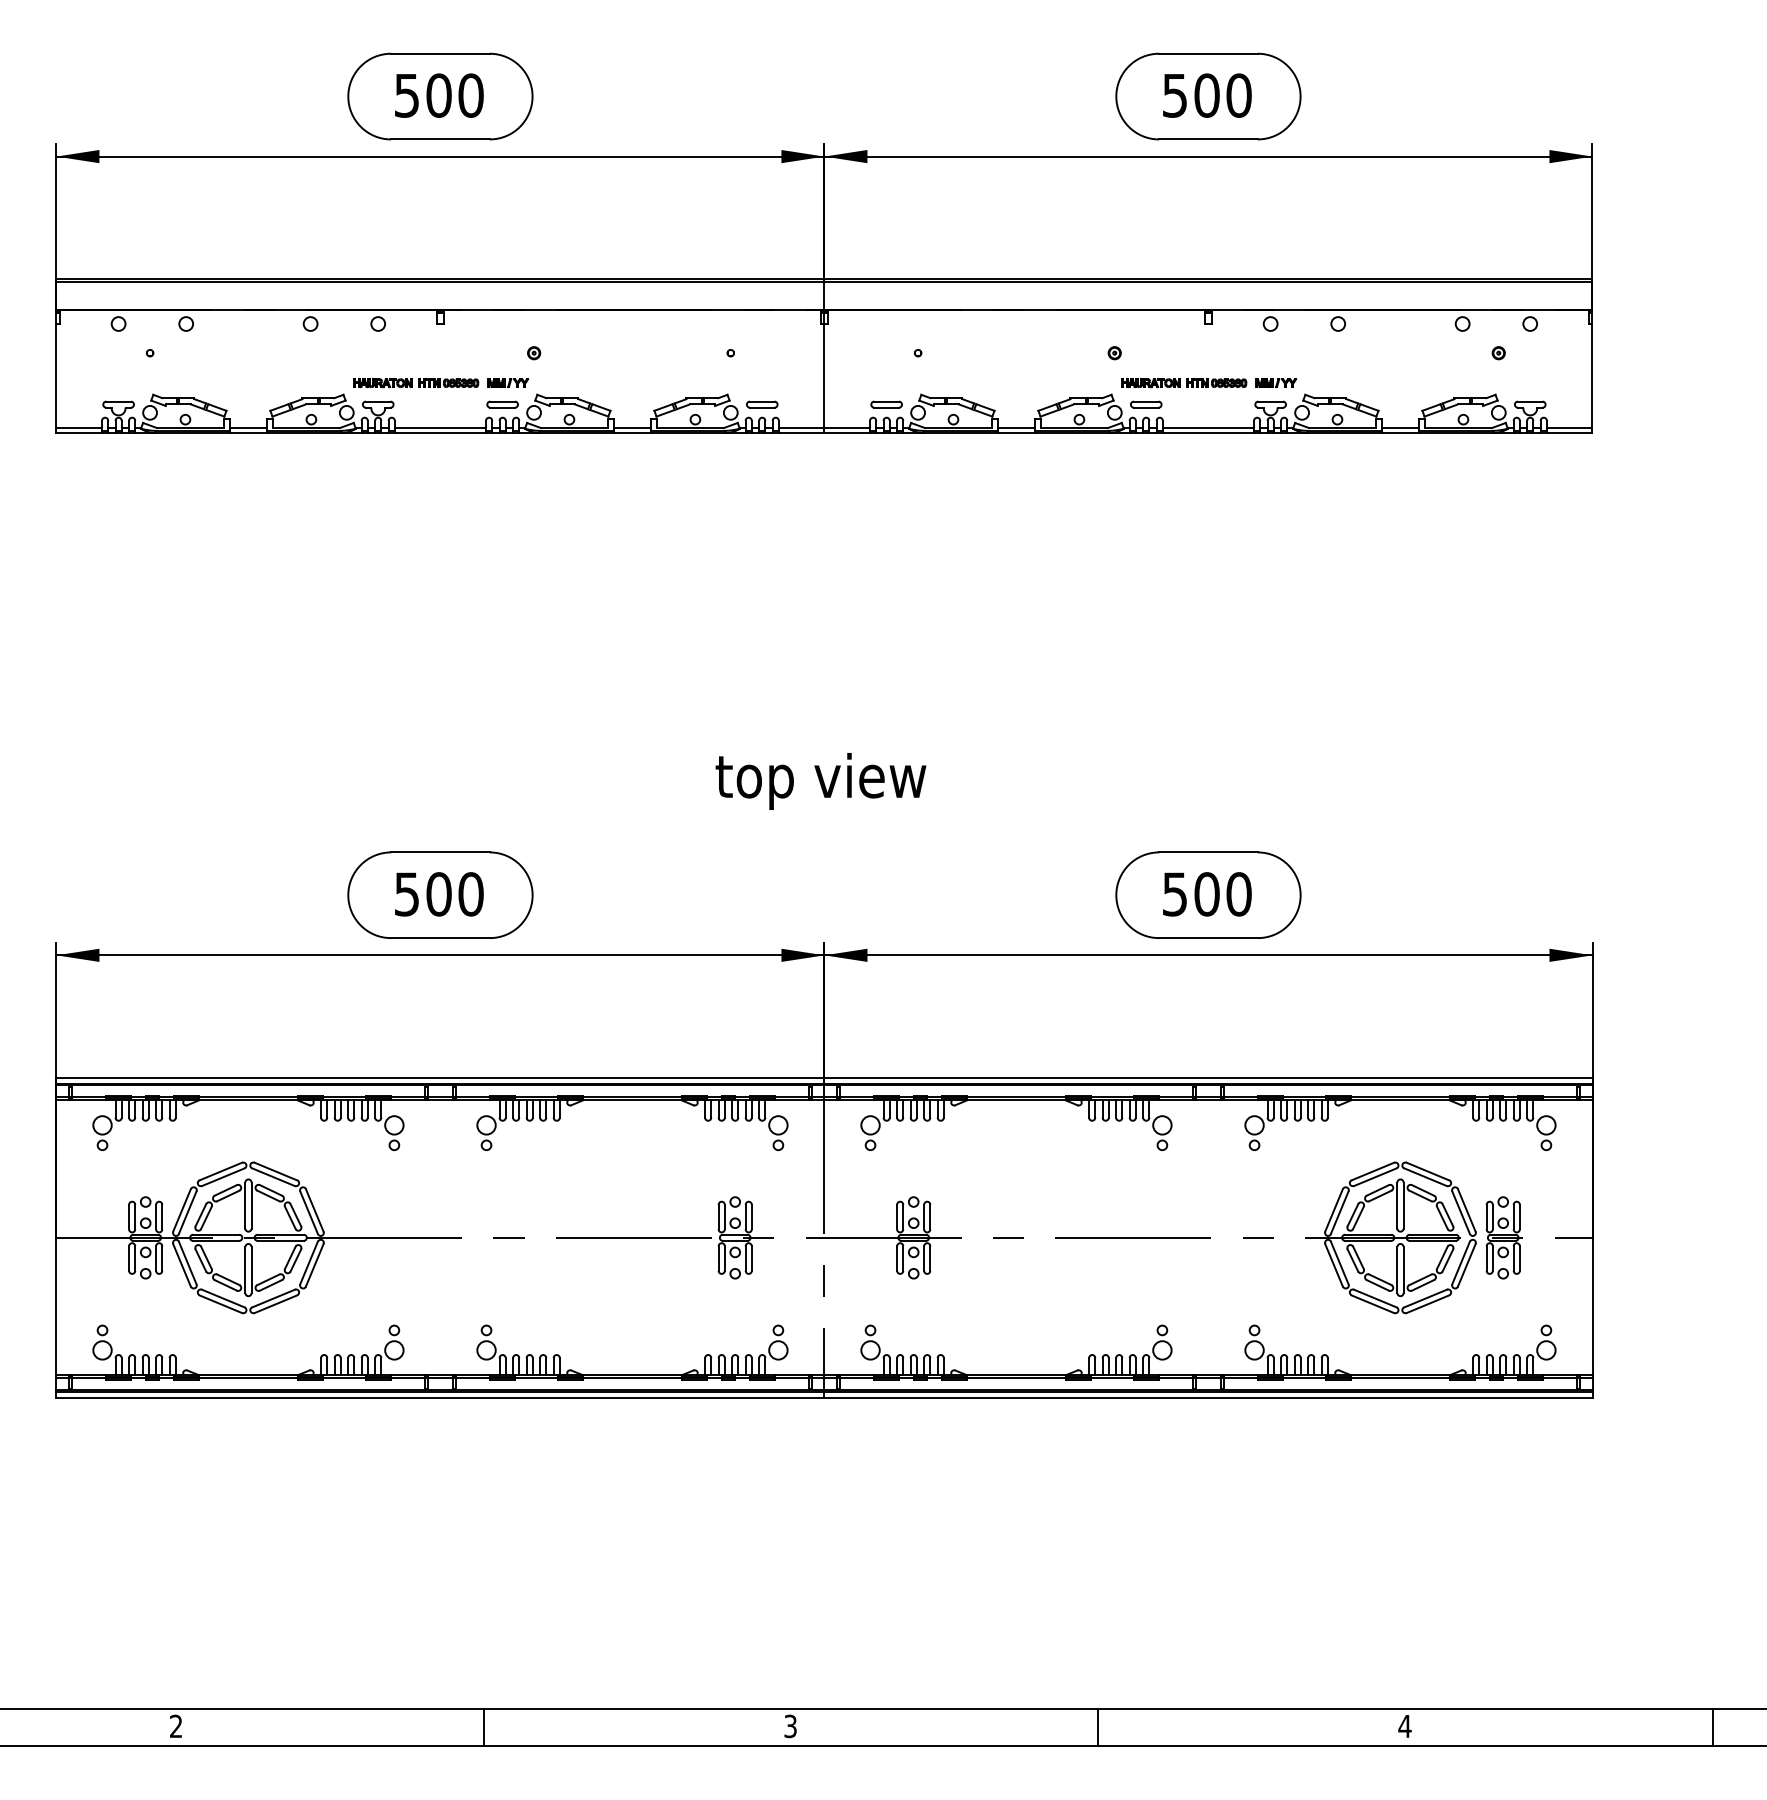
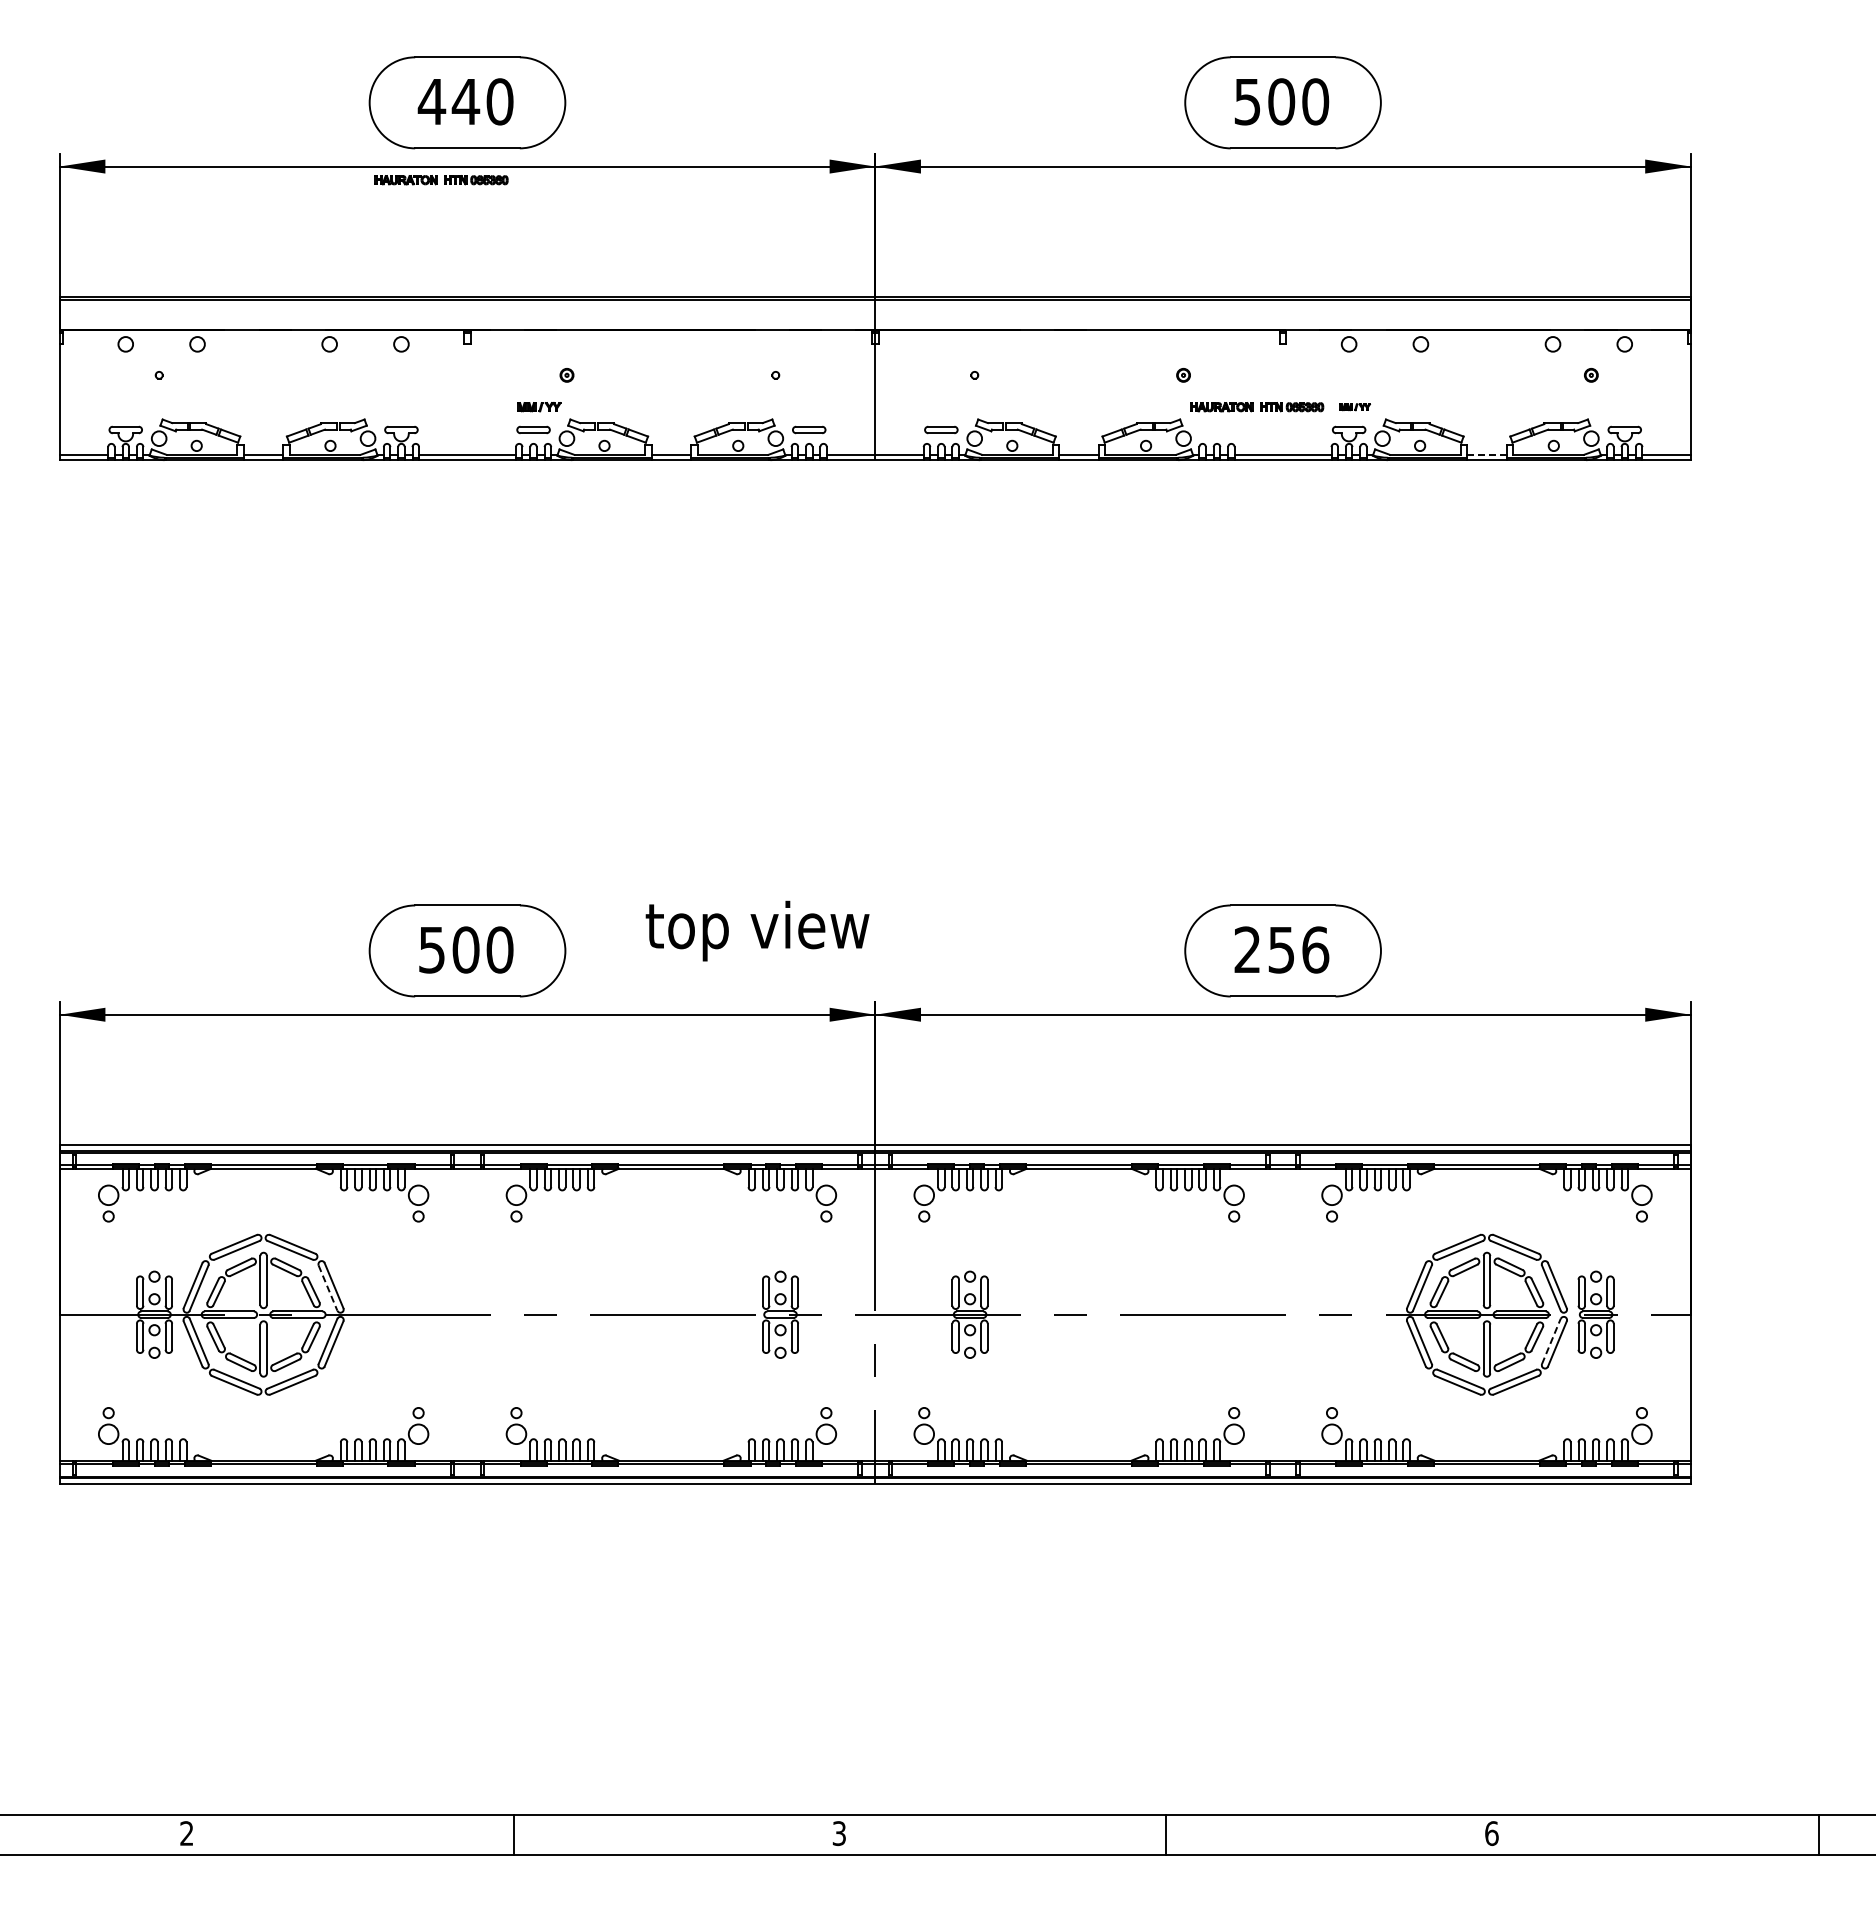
text: (422, 95) -> (448, 101), 500 -> 440
part: (415, 383) -> (441, 180), moved
part: (1276, 383) -> (1355, 407), size x0.7
part: (1145, 404) -> (1216, 429), removed
line: (1400, 428) -> (1486, 455), solid -> dashed
text: (820, 780) -> (757, 930), moved
text: (1206, 893) -> (1281, 949), 500 -> 256
line: (309, 1213) -> (328, 1288), solid -> dashed
line: (1461, 1263) -> (1551, 1341), solid -> dashed
text: (1404, 1726) -> (1491, 1833), 4 -> 6

